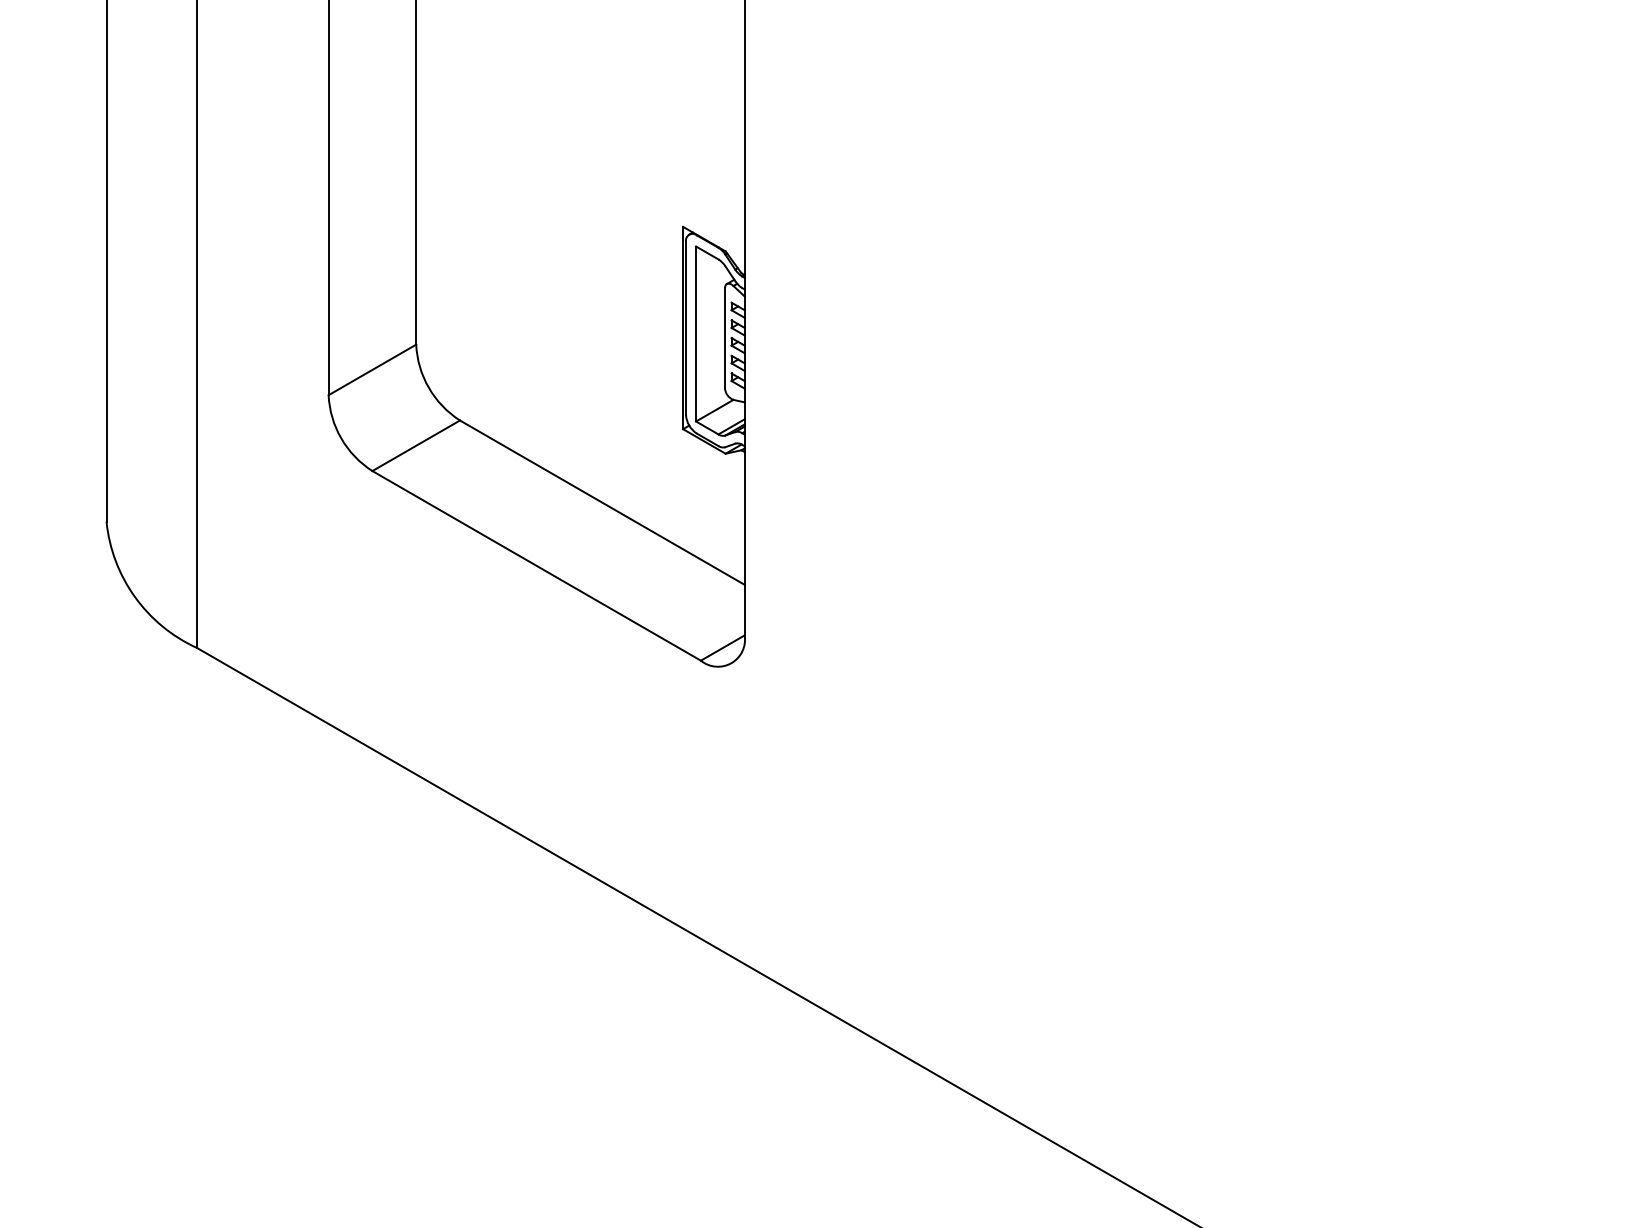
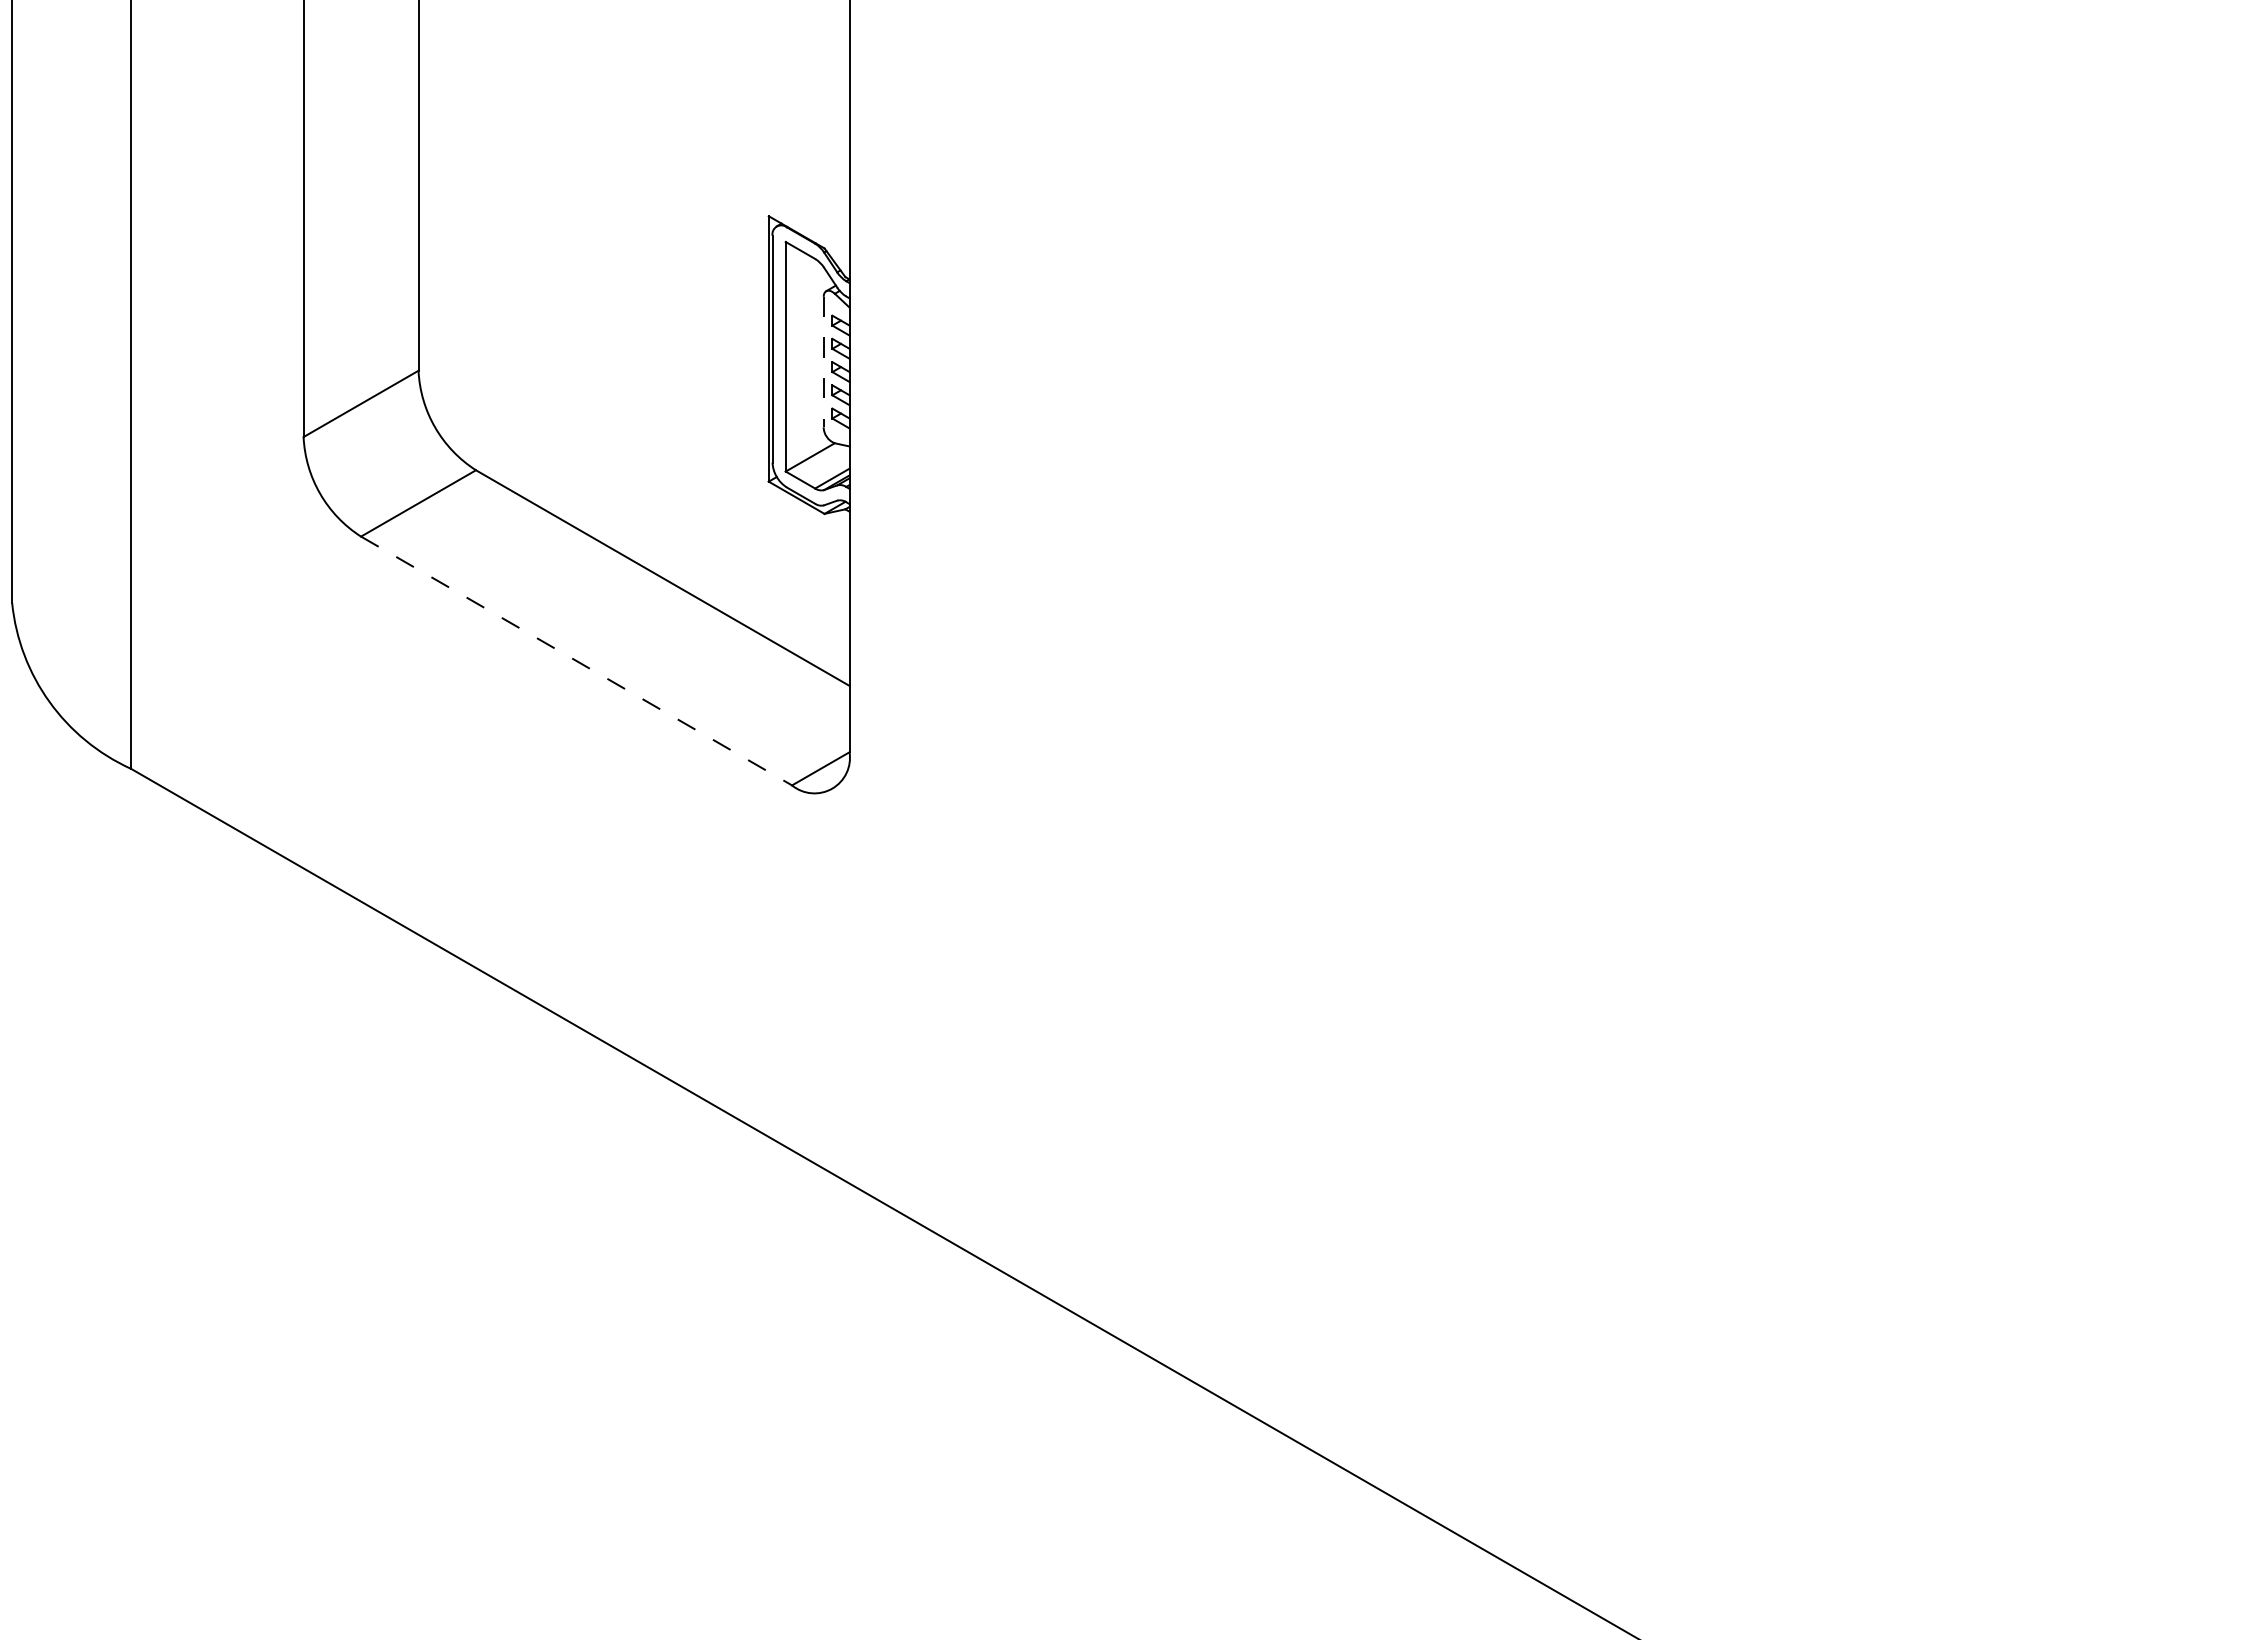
line: (724, 338) -> (823, 362), solid -> dashed
line: (536, 566) -> (576, 661), solid -> dashed

